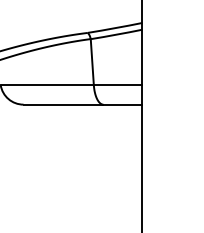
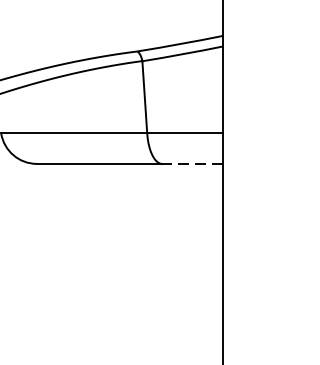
line: (122, 104) -> (192, 163), solid -> dashed

